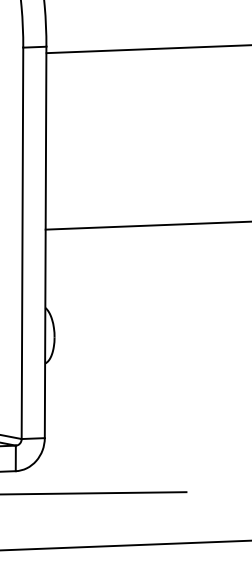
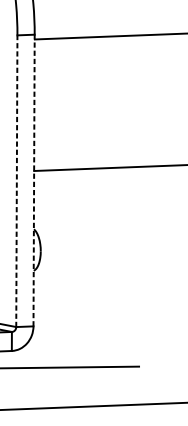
line: (45, 242) -> (34, 180), solid -> dashed
line: (22, 243) -> (16, 181), solid -> dashed

